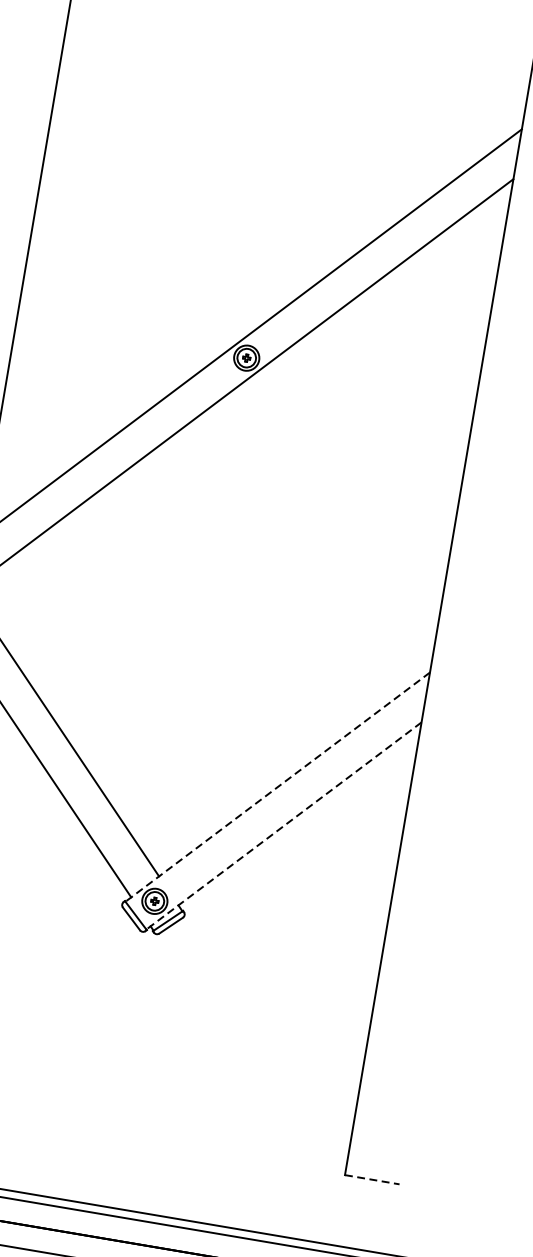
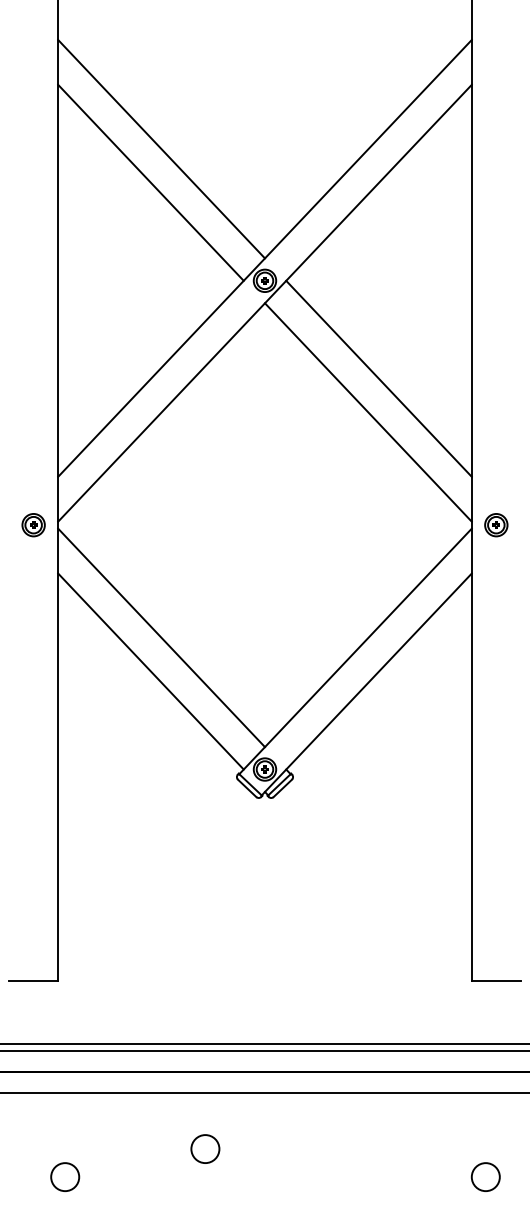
line: (156, 191) -> (161, 148), added
line: (137, 227) -> (150, 182), added
line: (354, 488) -> (378, 378), added
line: (337, 523) -> (368, 412), added
part: (458, 673) -> (496, 525), added
line: (277, 787) -> (355, 651), dashed -> solid
line: (283, 825) -> (366, 684), dashed -> solid
line: (372, 1179) -> (496, 980), dashed -> solid

